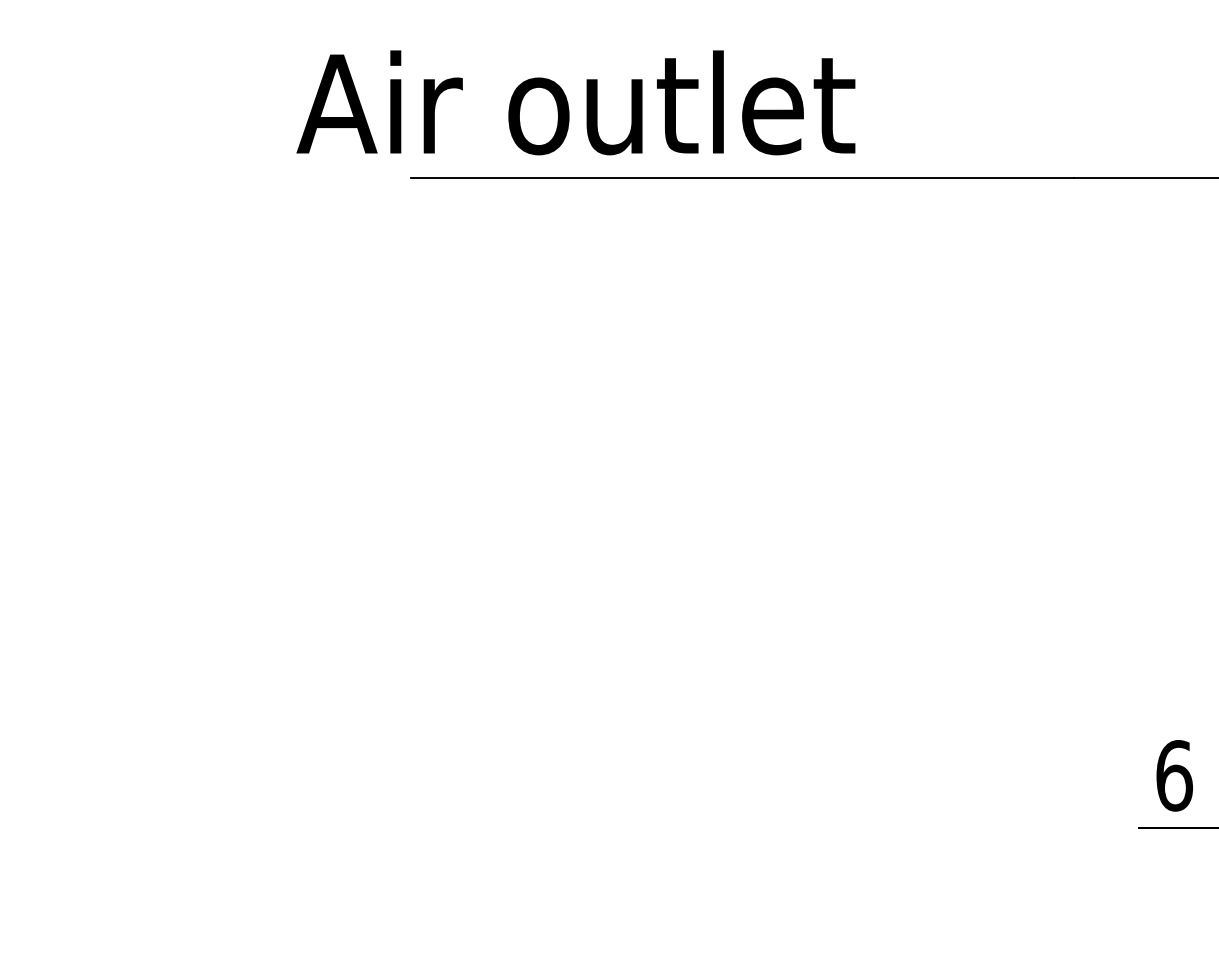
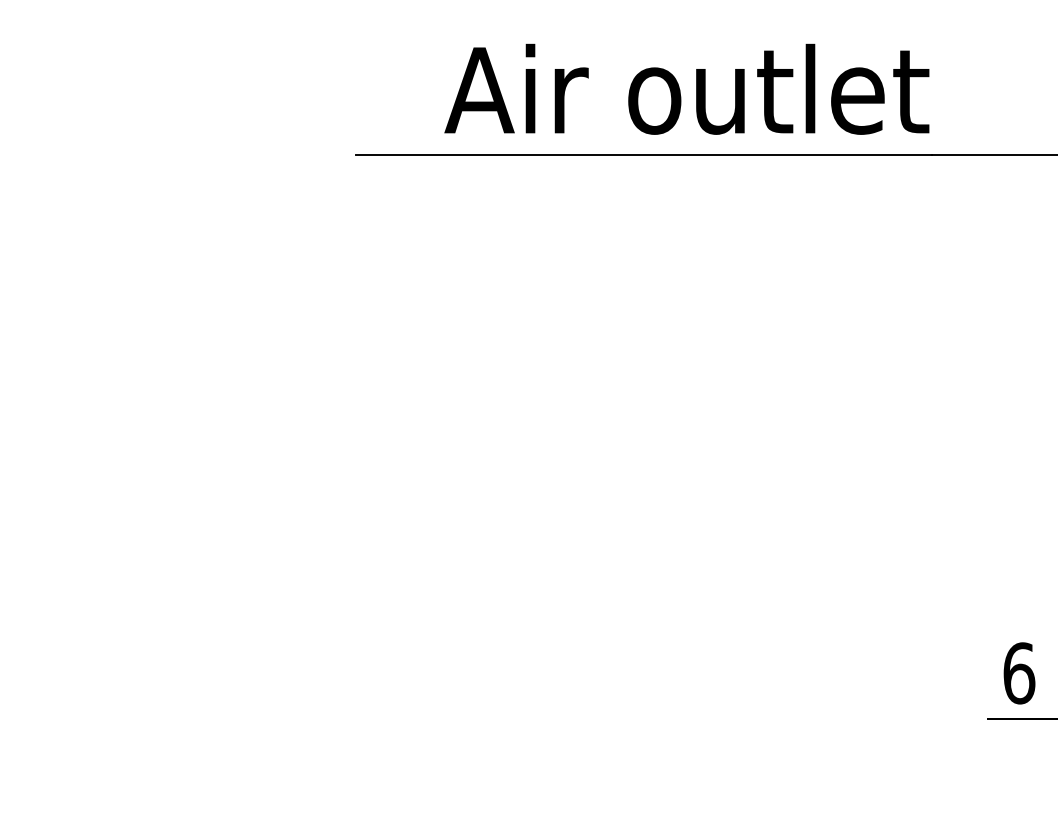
text: (575, 101) -> (686, 88), moved

